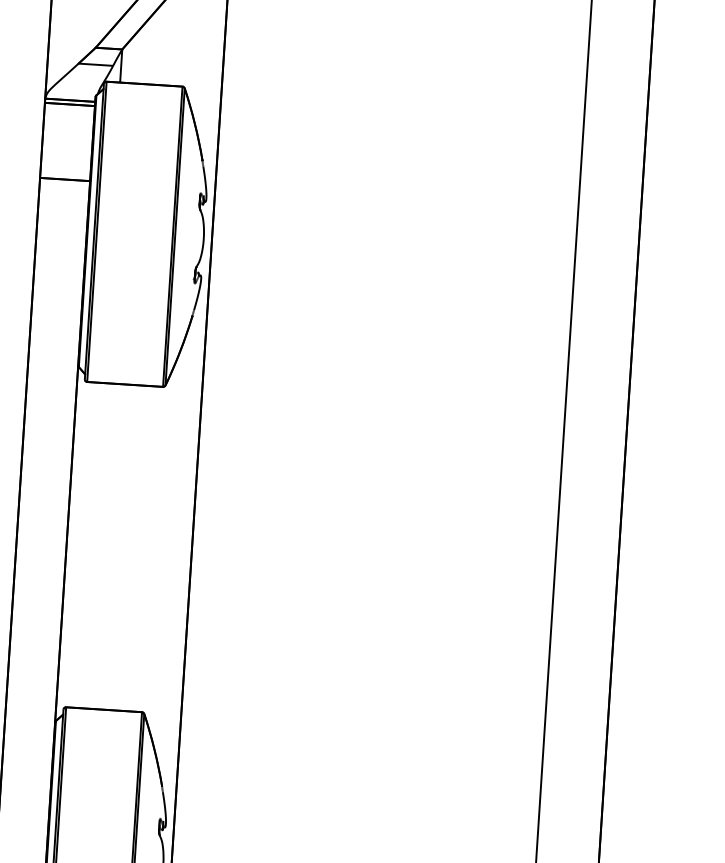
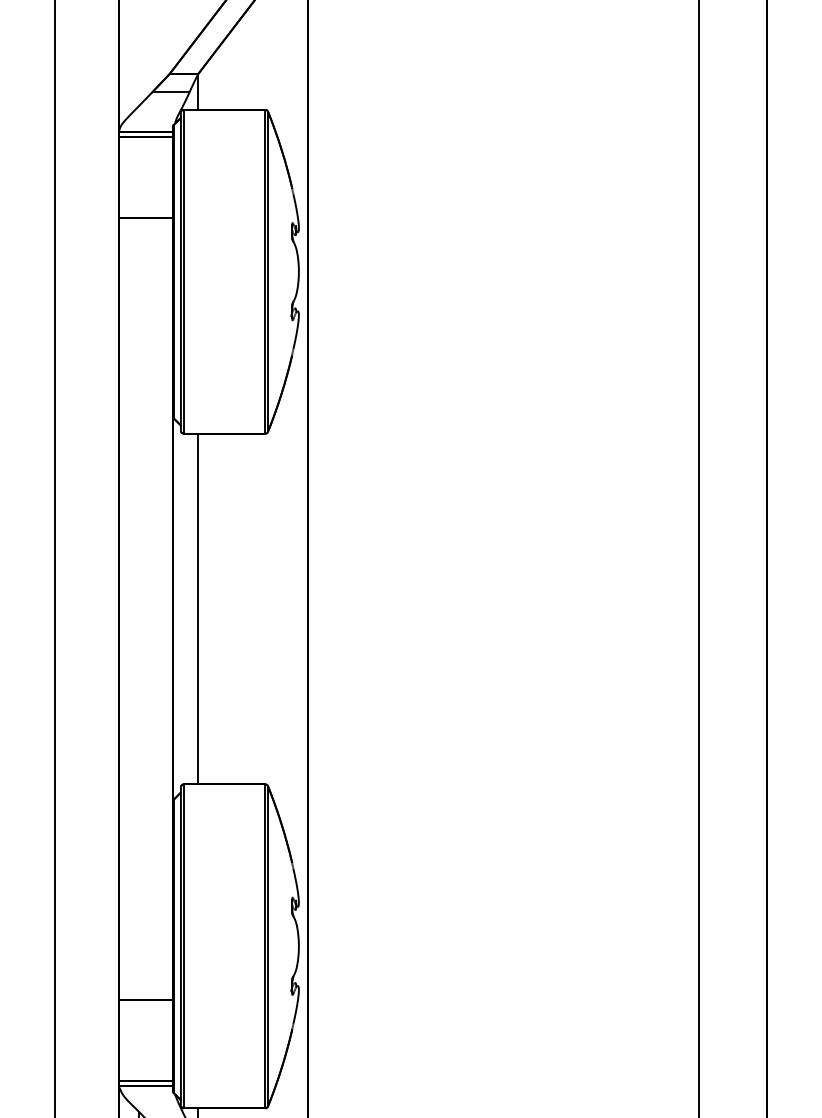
line: (90, 545) -> (198, 608), added

